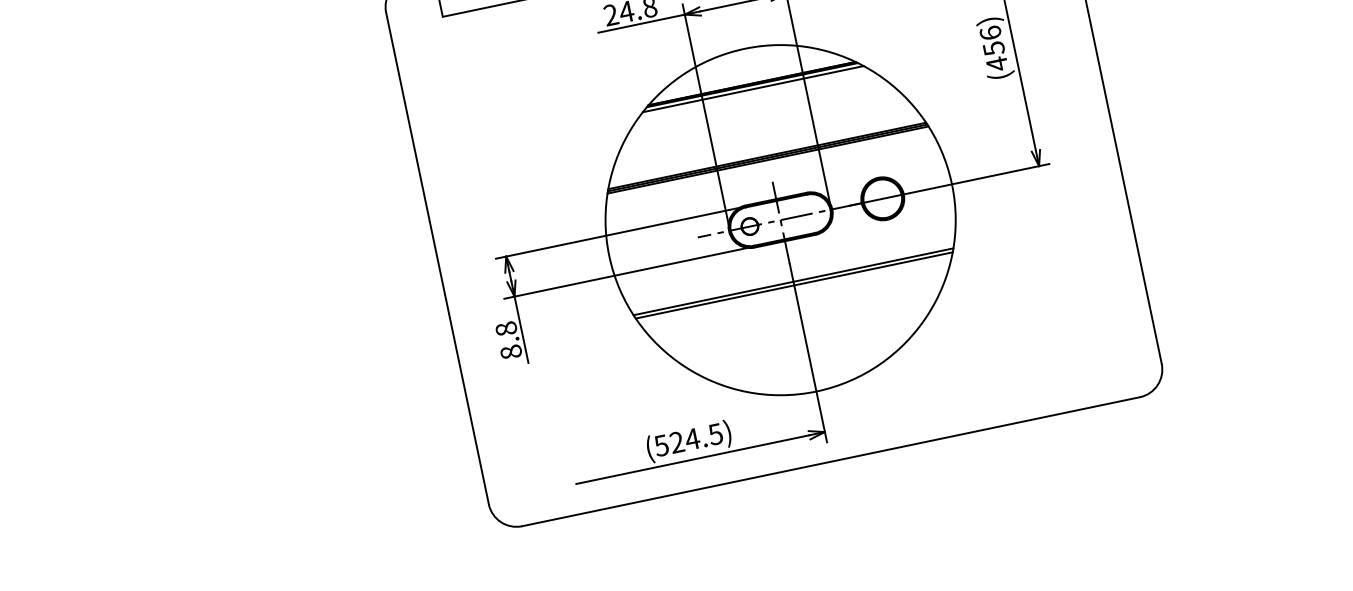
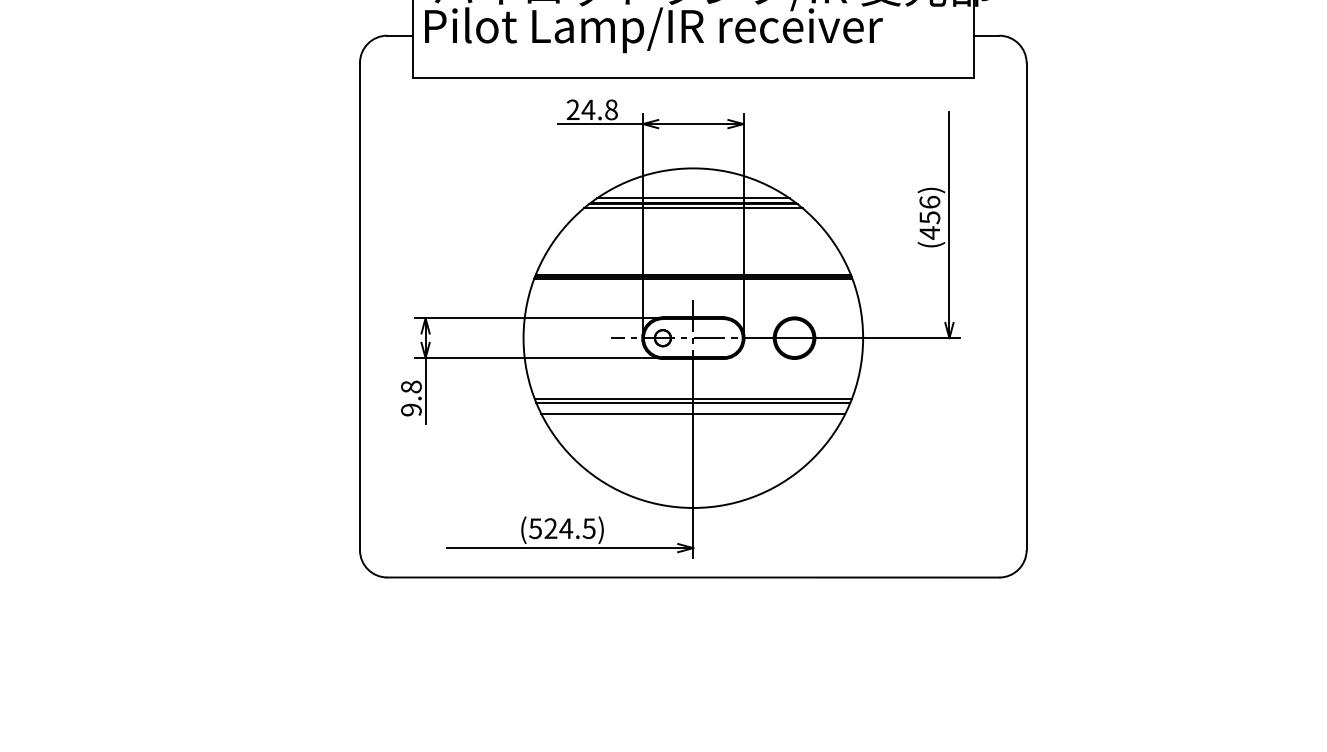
line: (751, 79) -> (693, 198), added
line: (796, 296) -> (693, 413), added
text: (511, 351) -> (411, 409), 8.8 -> 9.8

